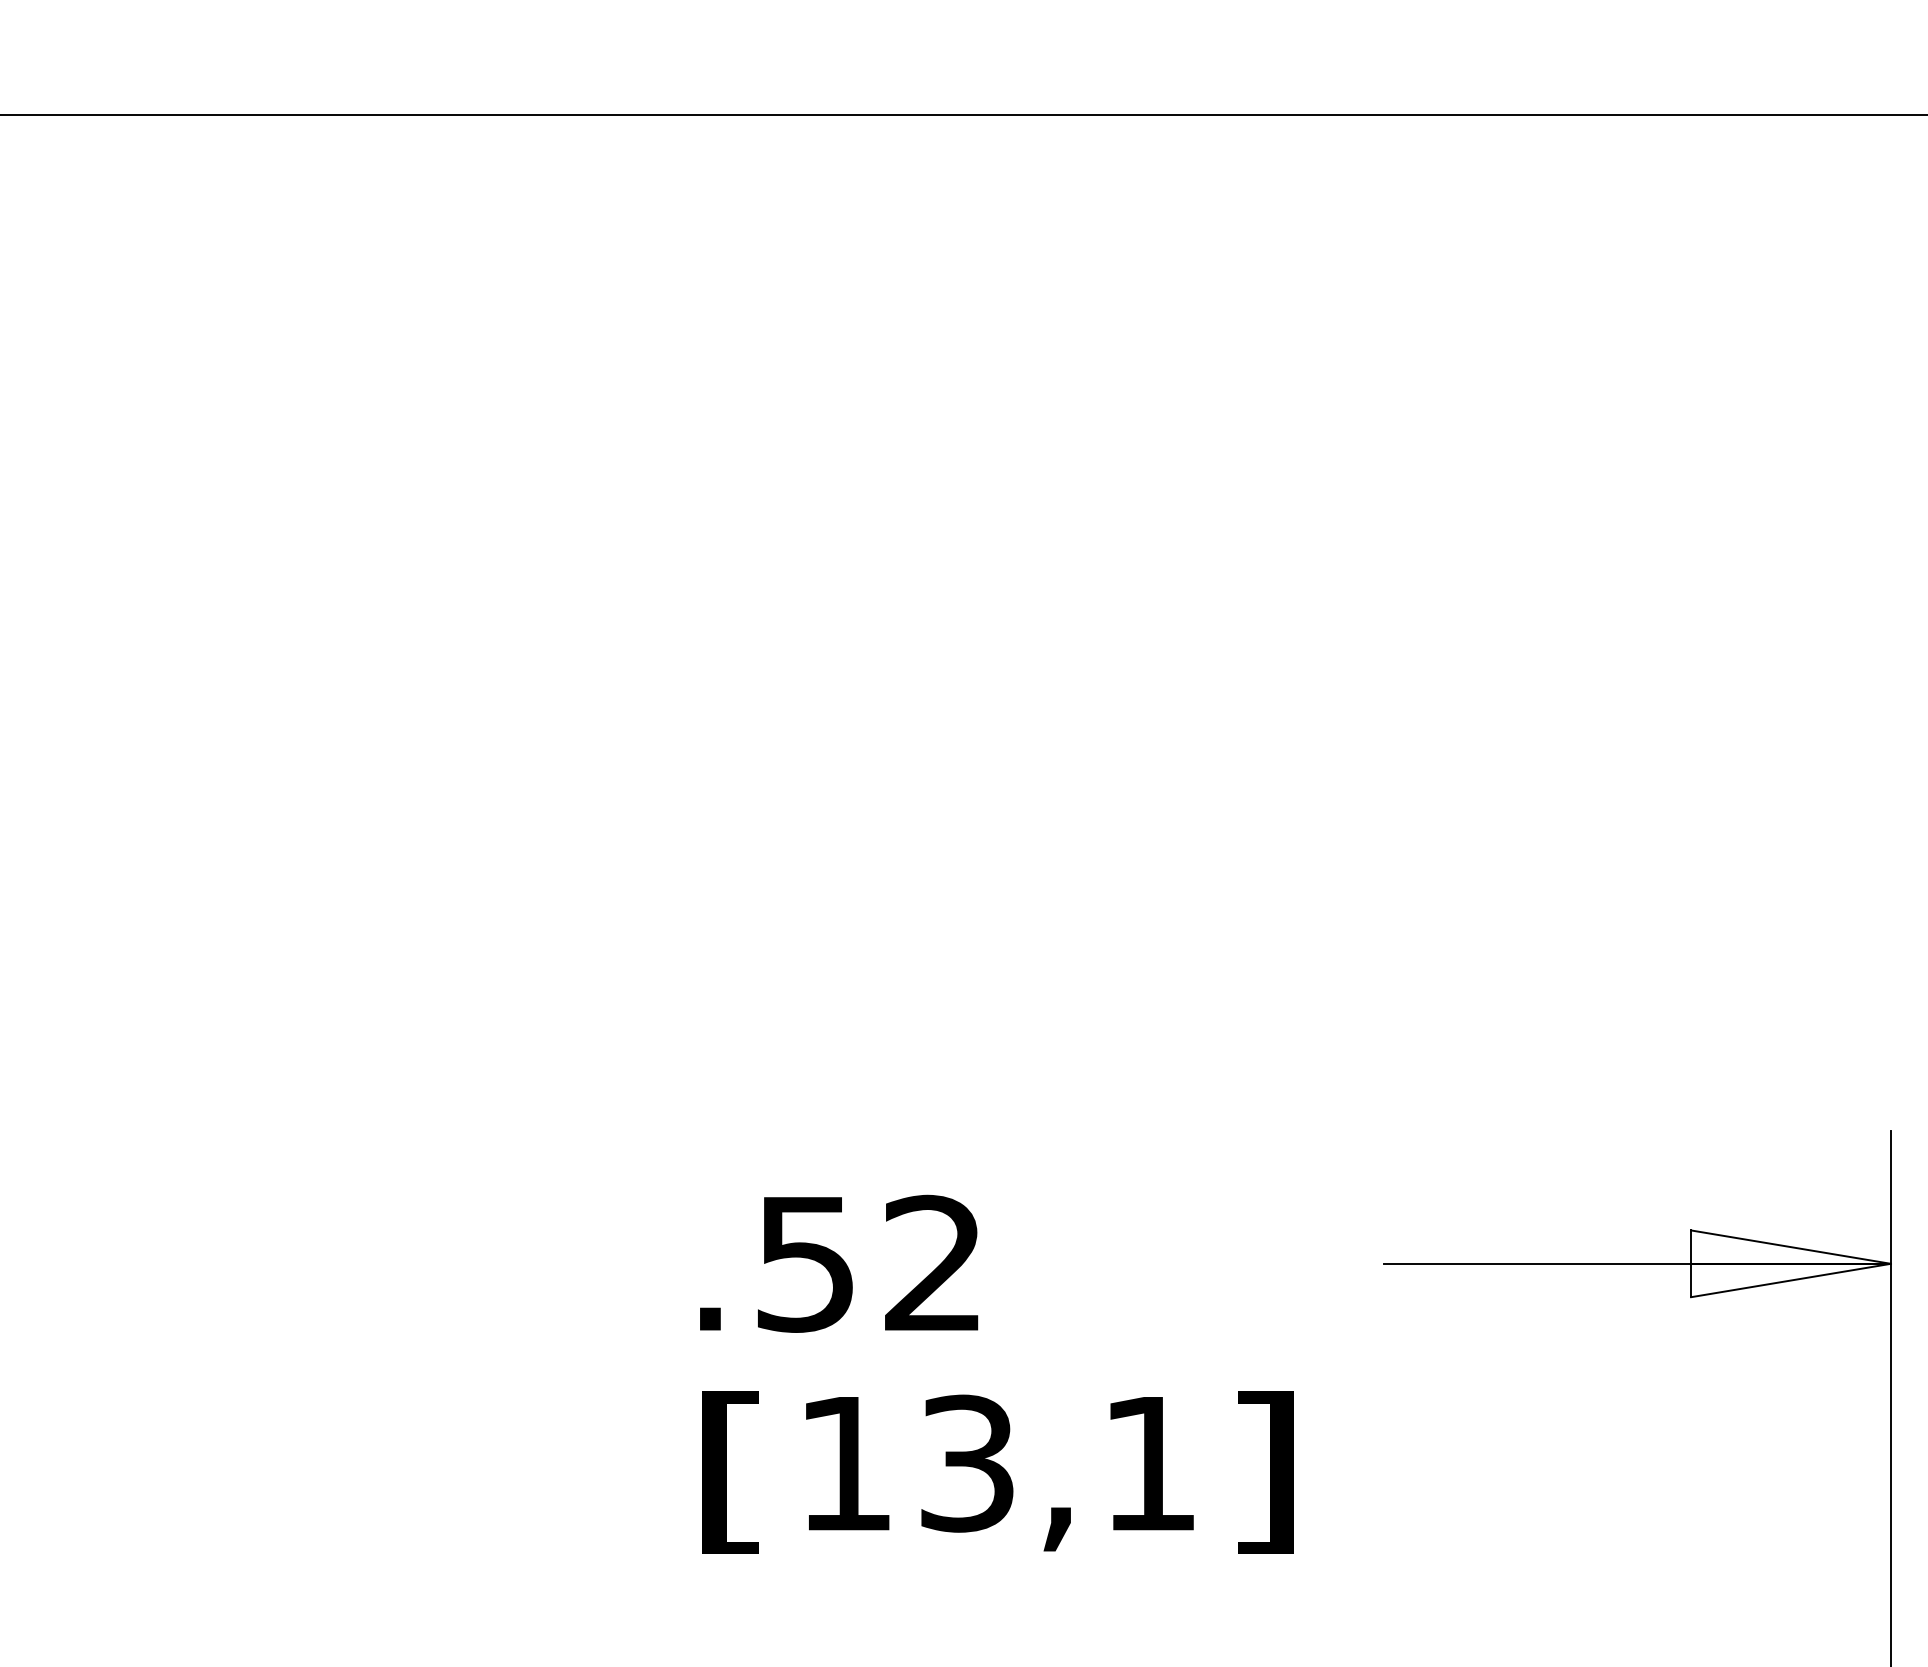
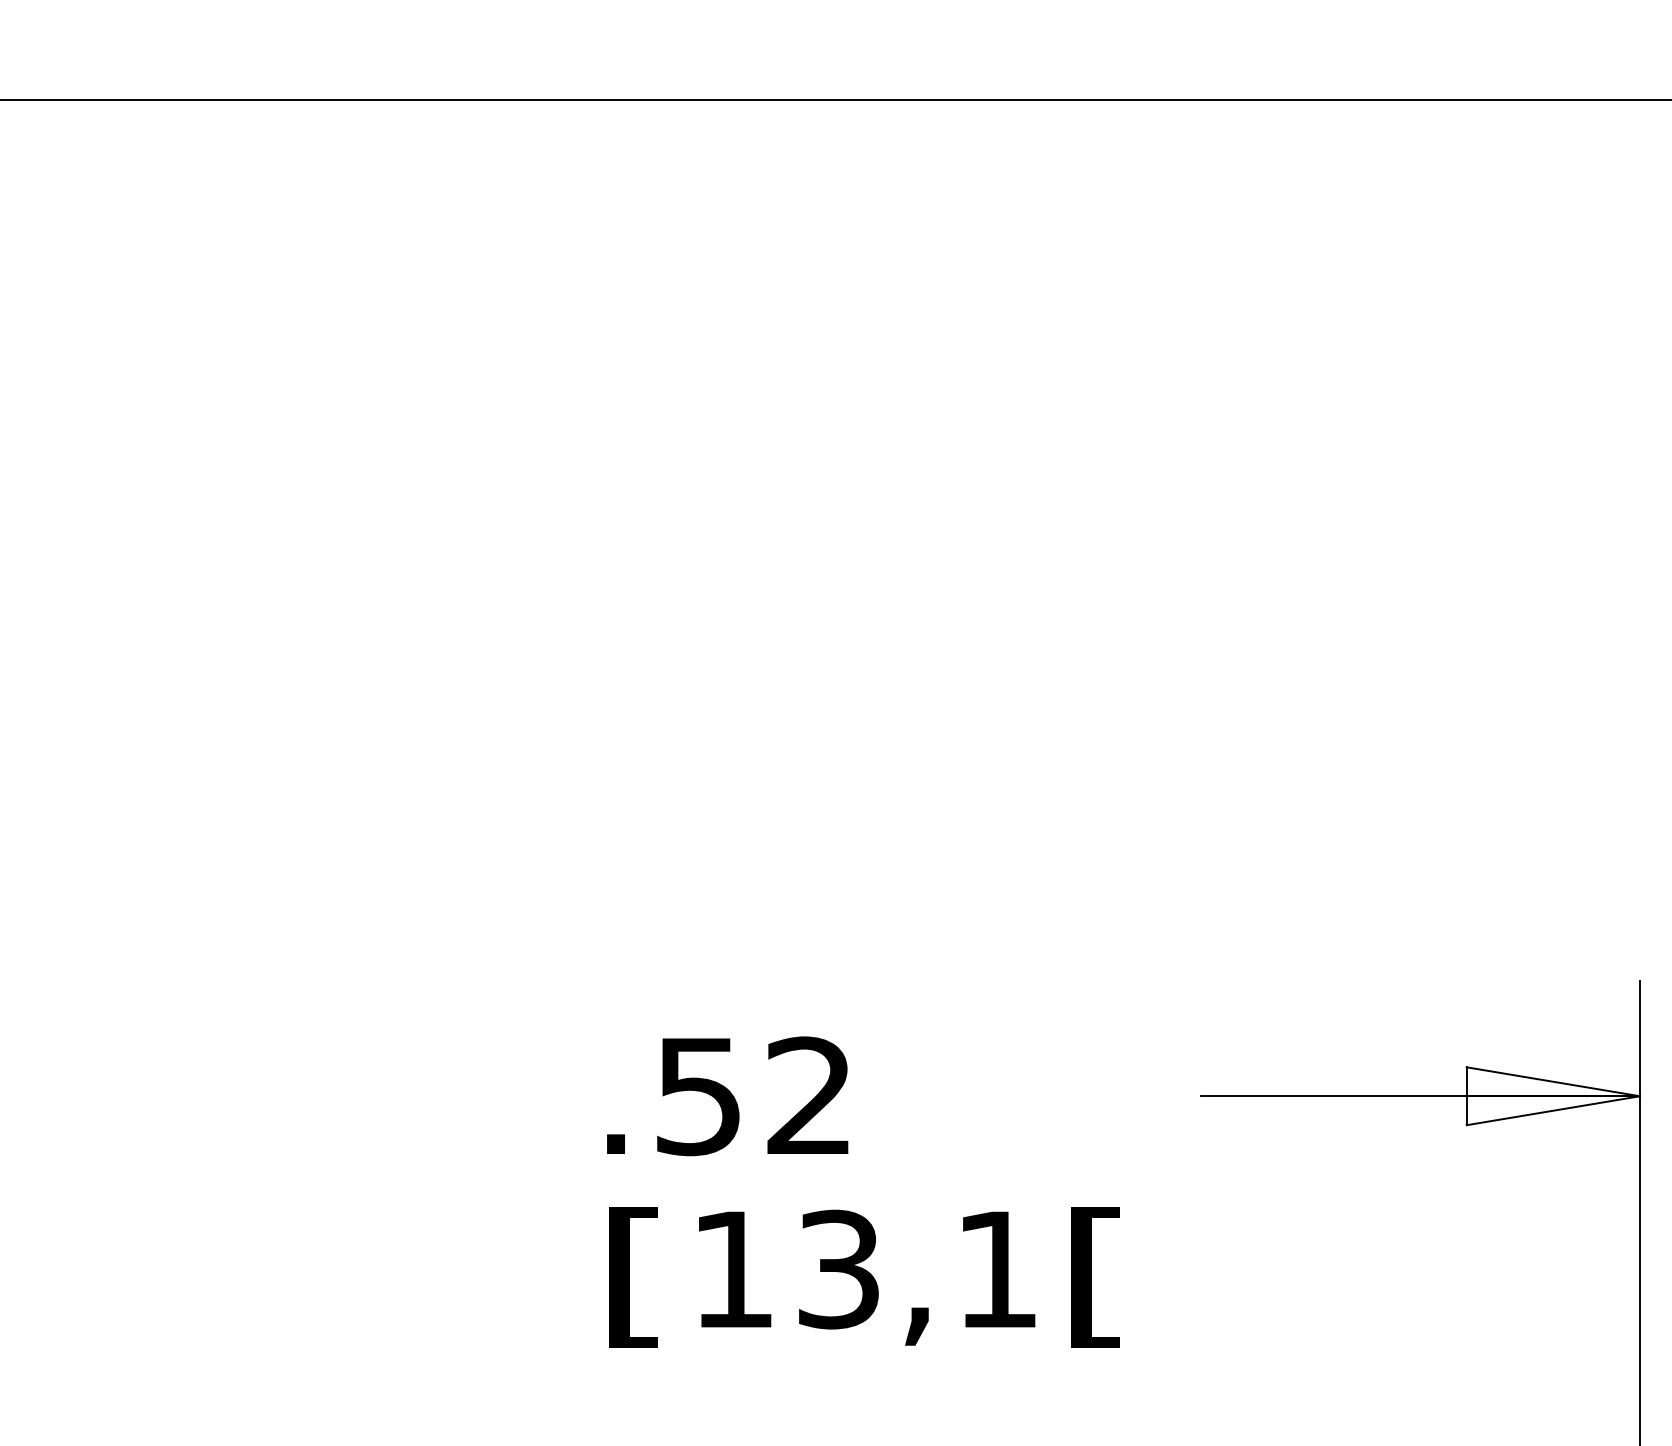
text: (1264, 1472) -> (1096, 1277), ] -> [

